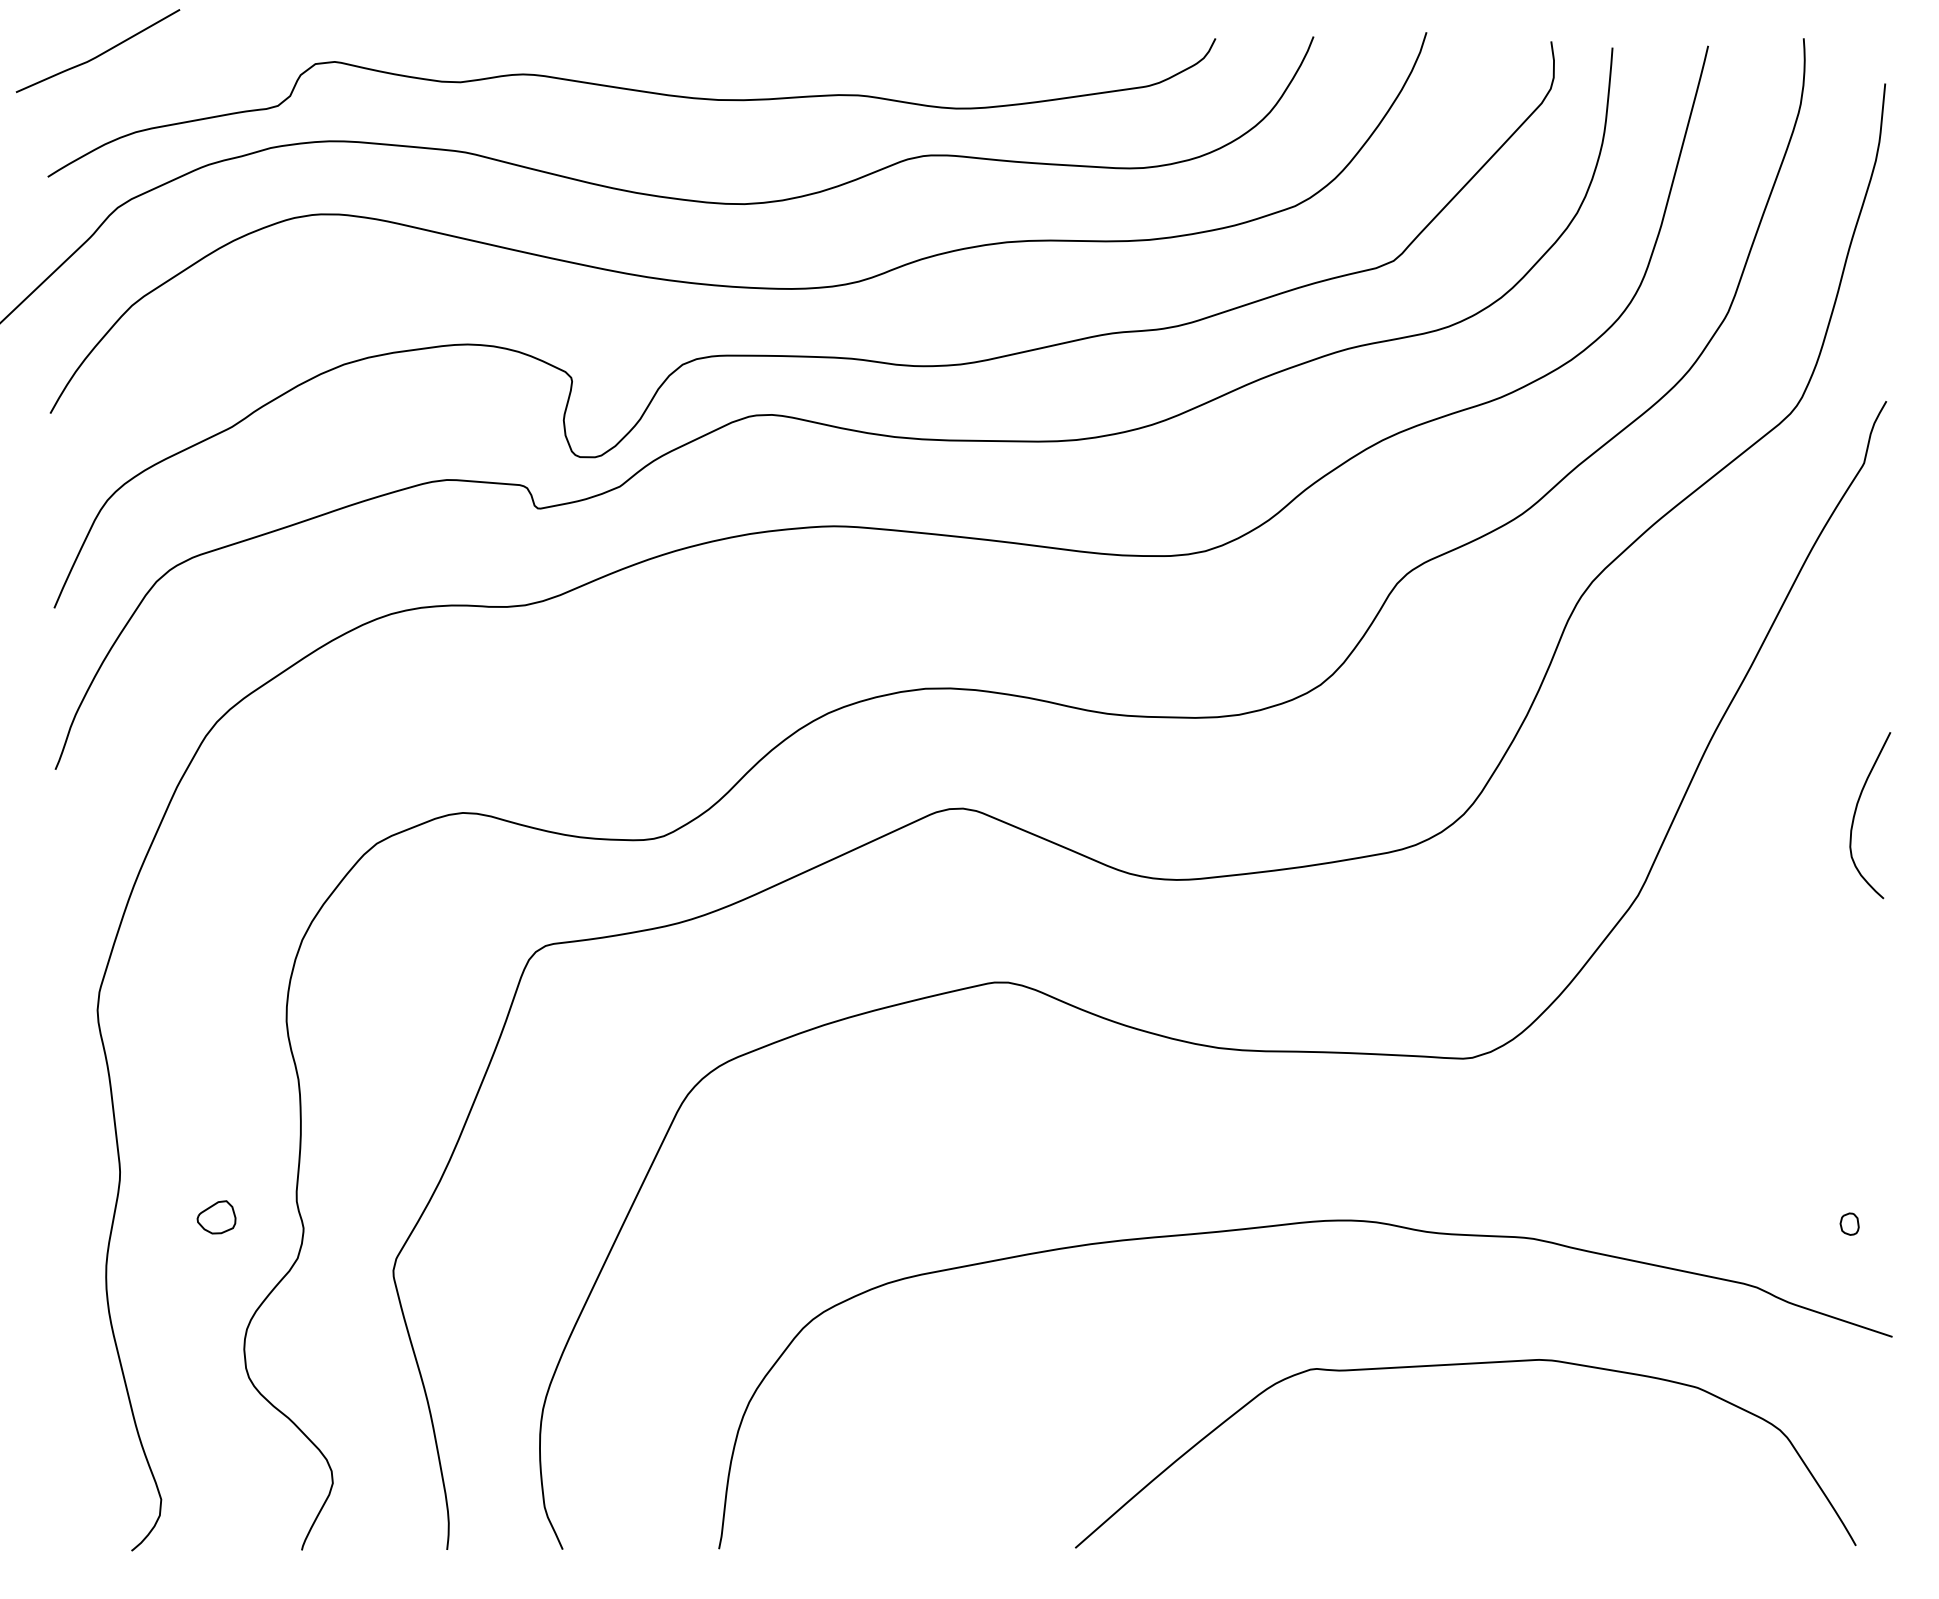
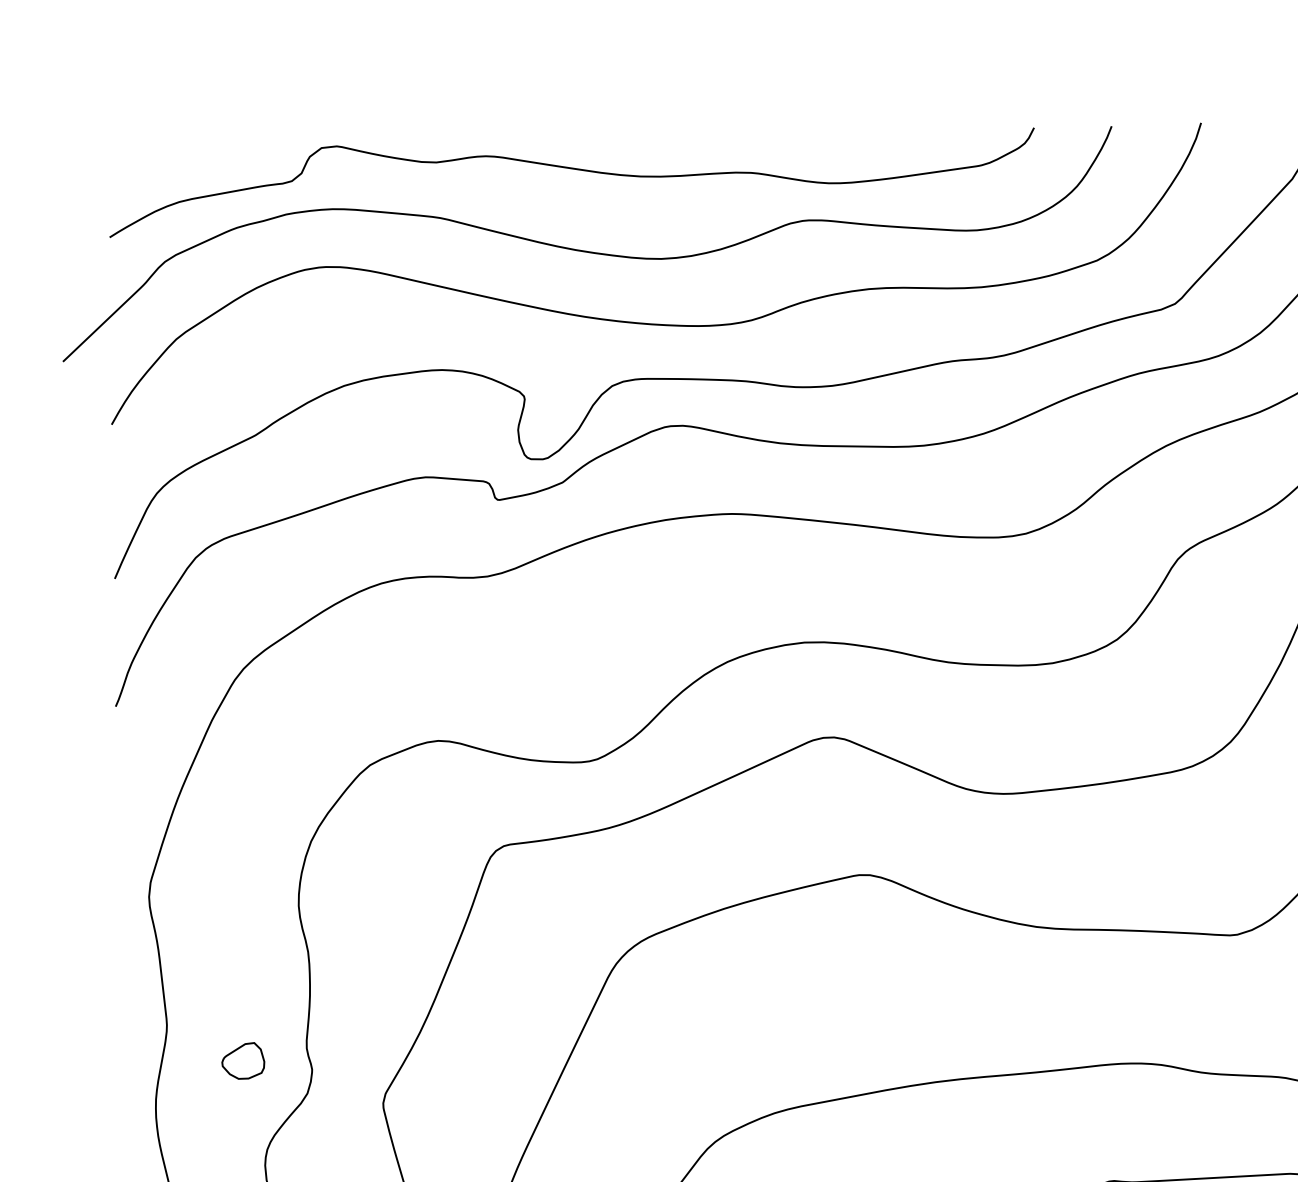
curve: (100, 53) -> (151, 139), removed
part: (216, 1217) -> (243, 1061), size x1.4

